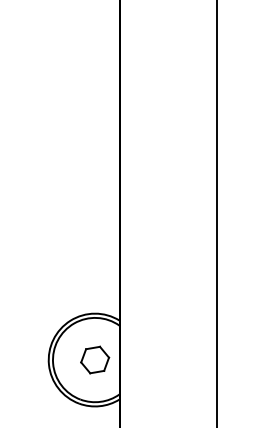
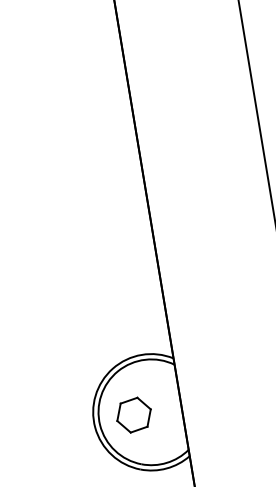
part: (95, 359) -> (134, 414), moved

